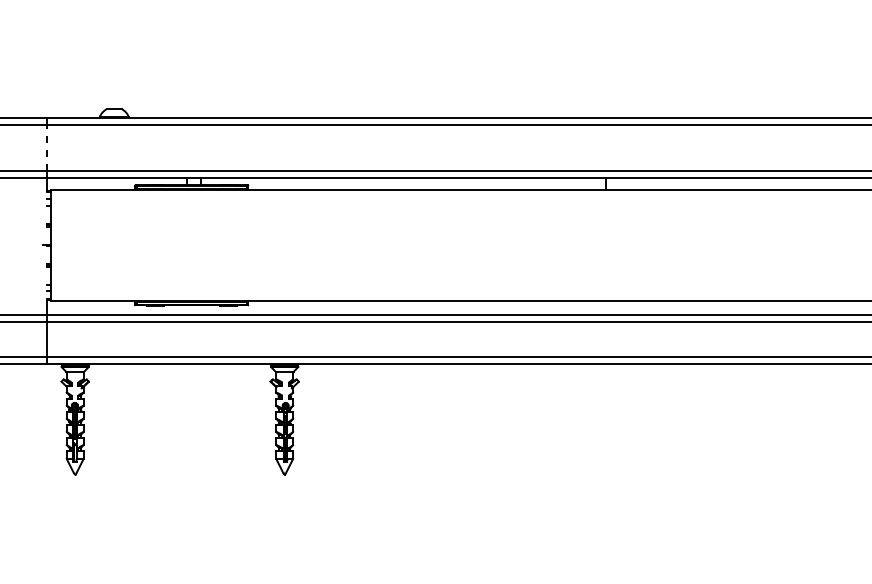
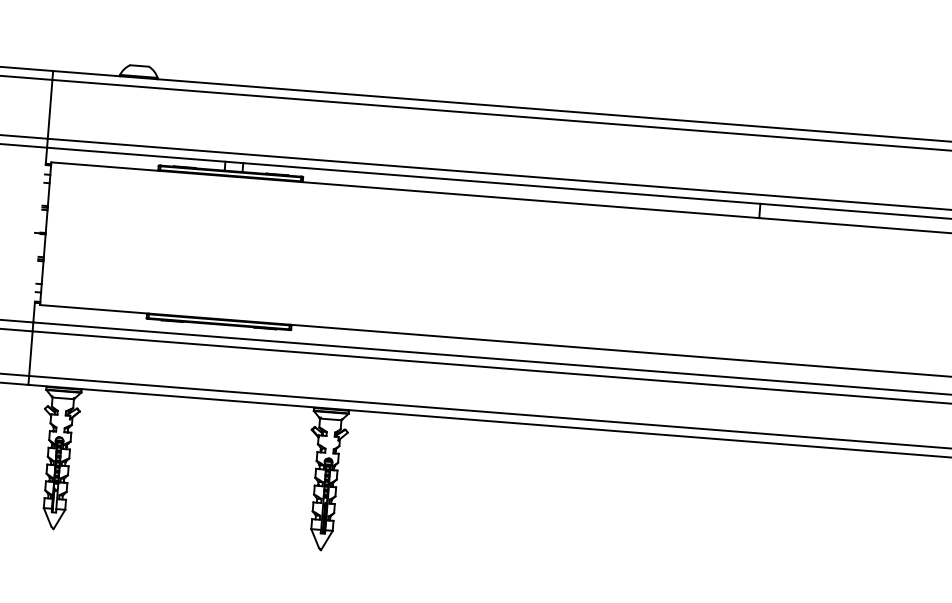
line: (47, 147) -> (50, 108), dashed -> solid

